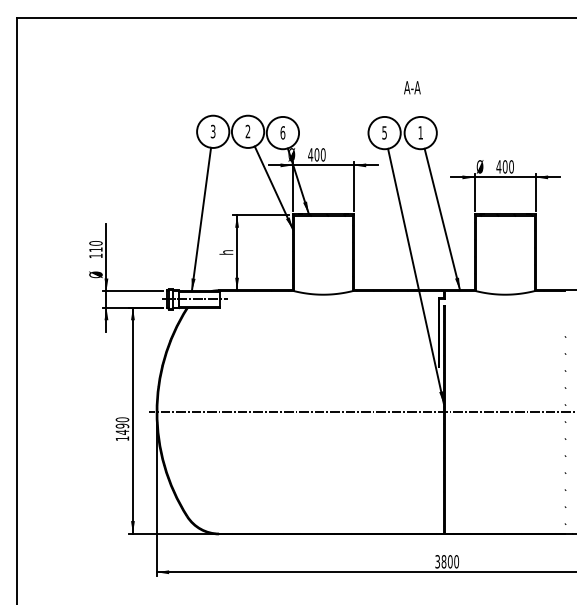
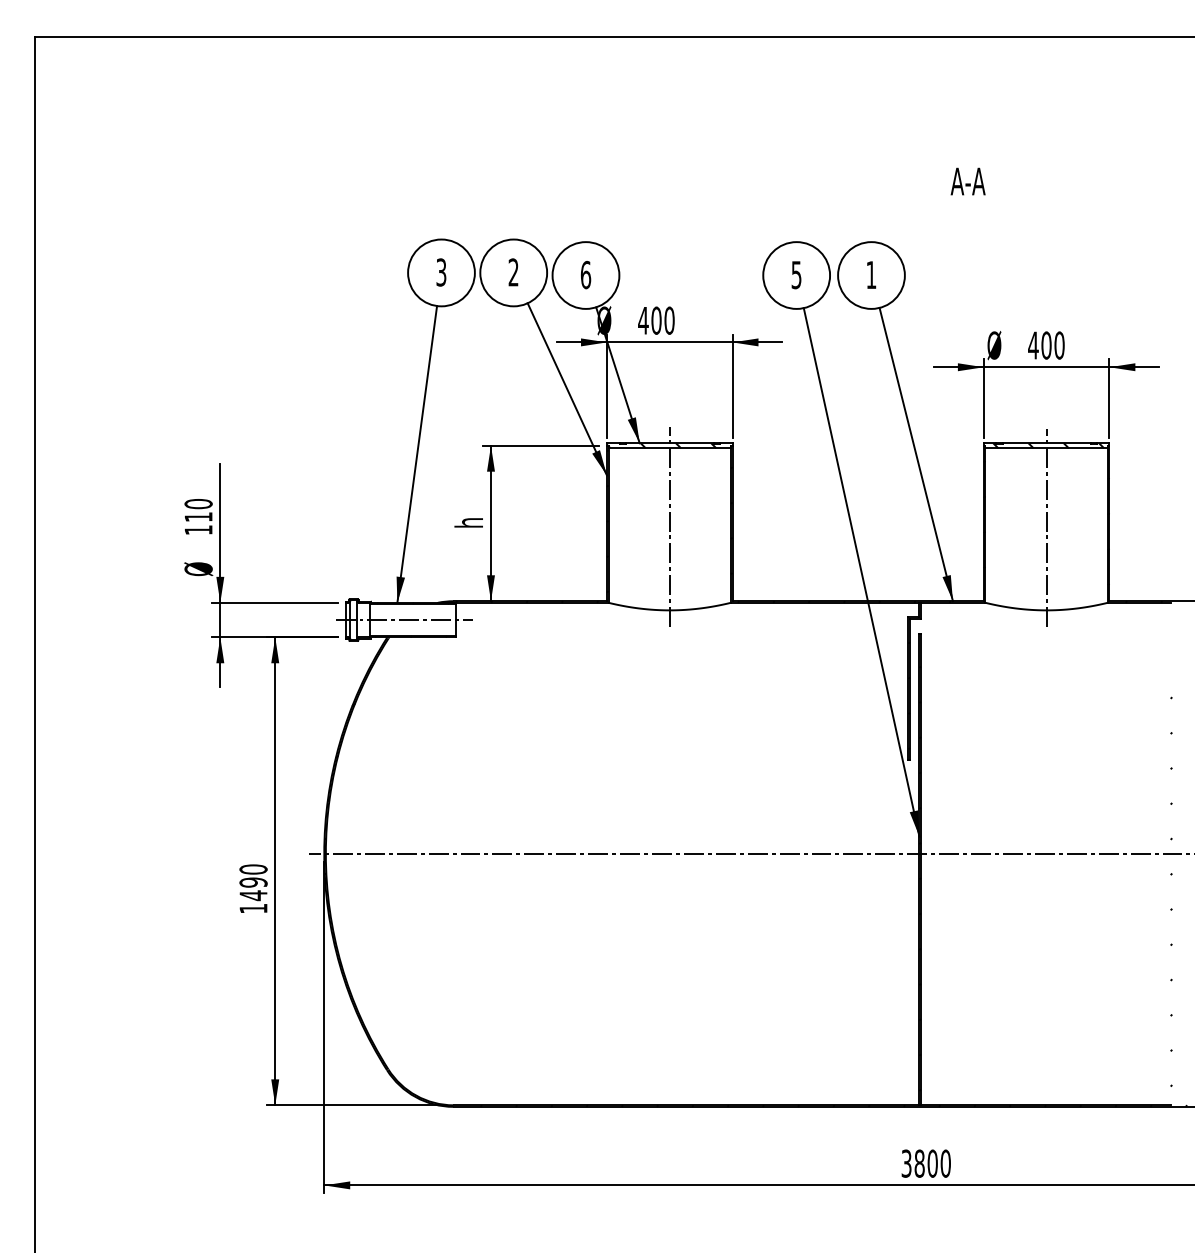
text: (412, 87) -> (968, 181), moved
line: (323, 254) -> (670, 527), added
line: (505, 254) -> (1047, 527), added

